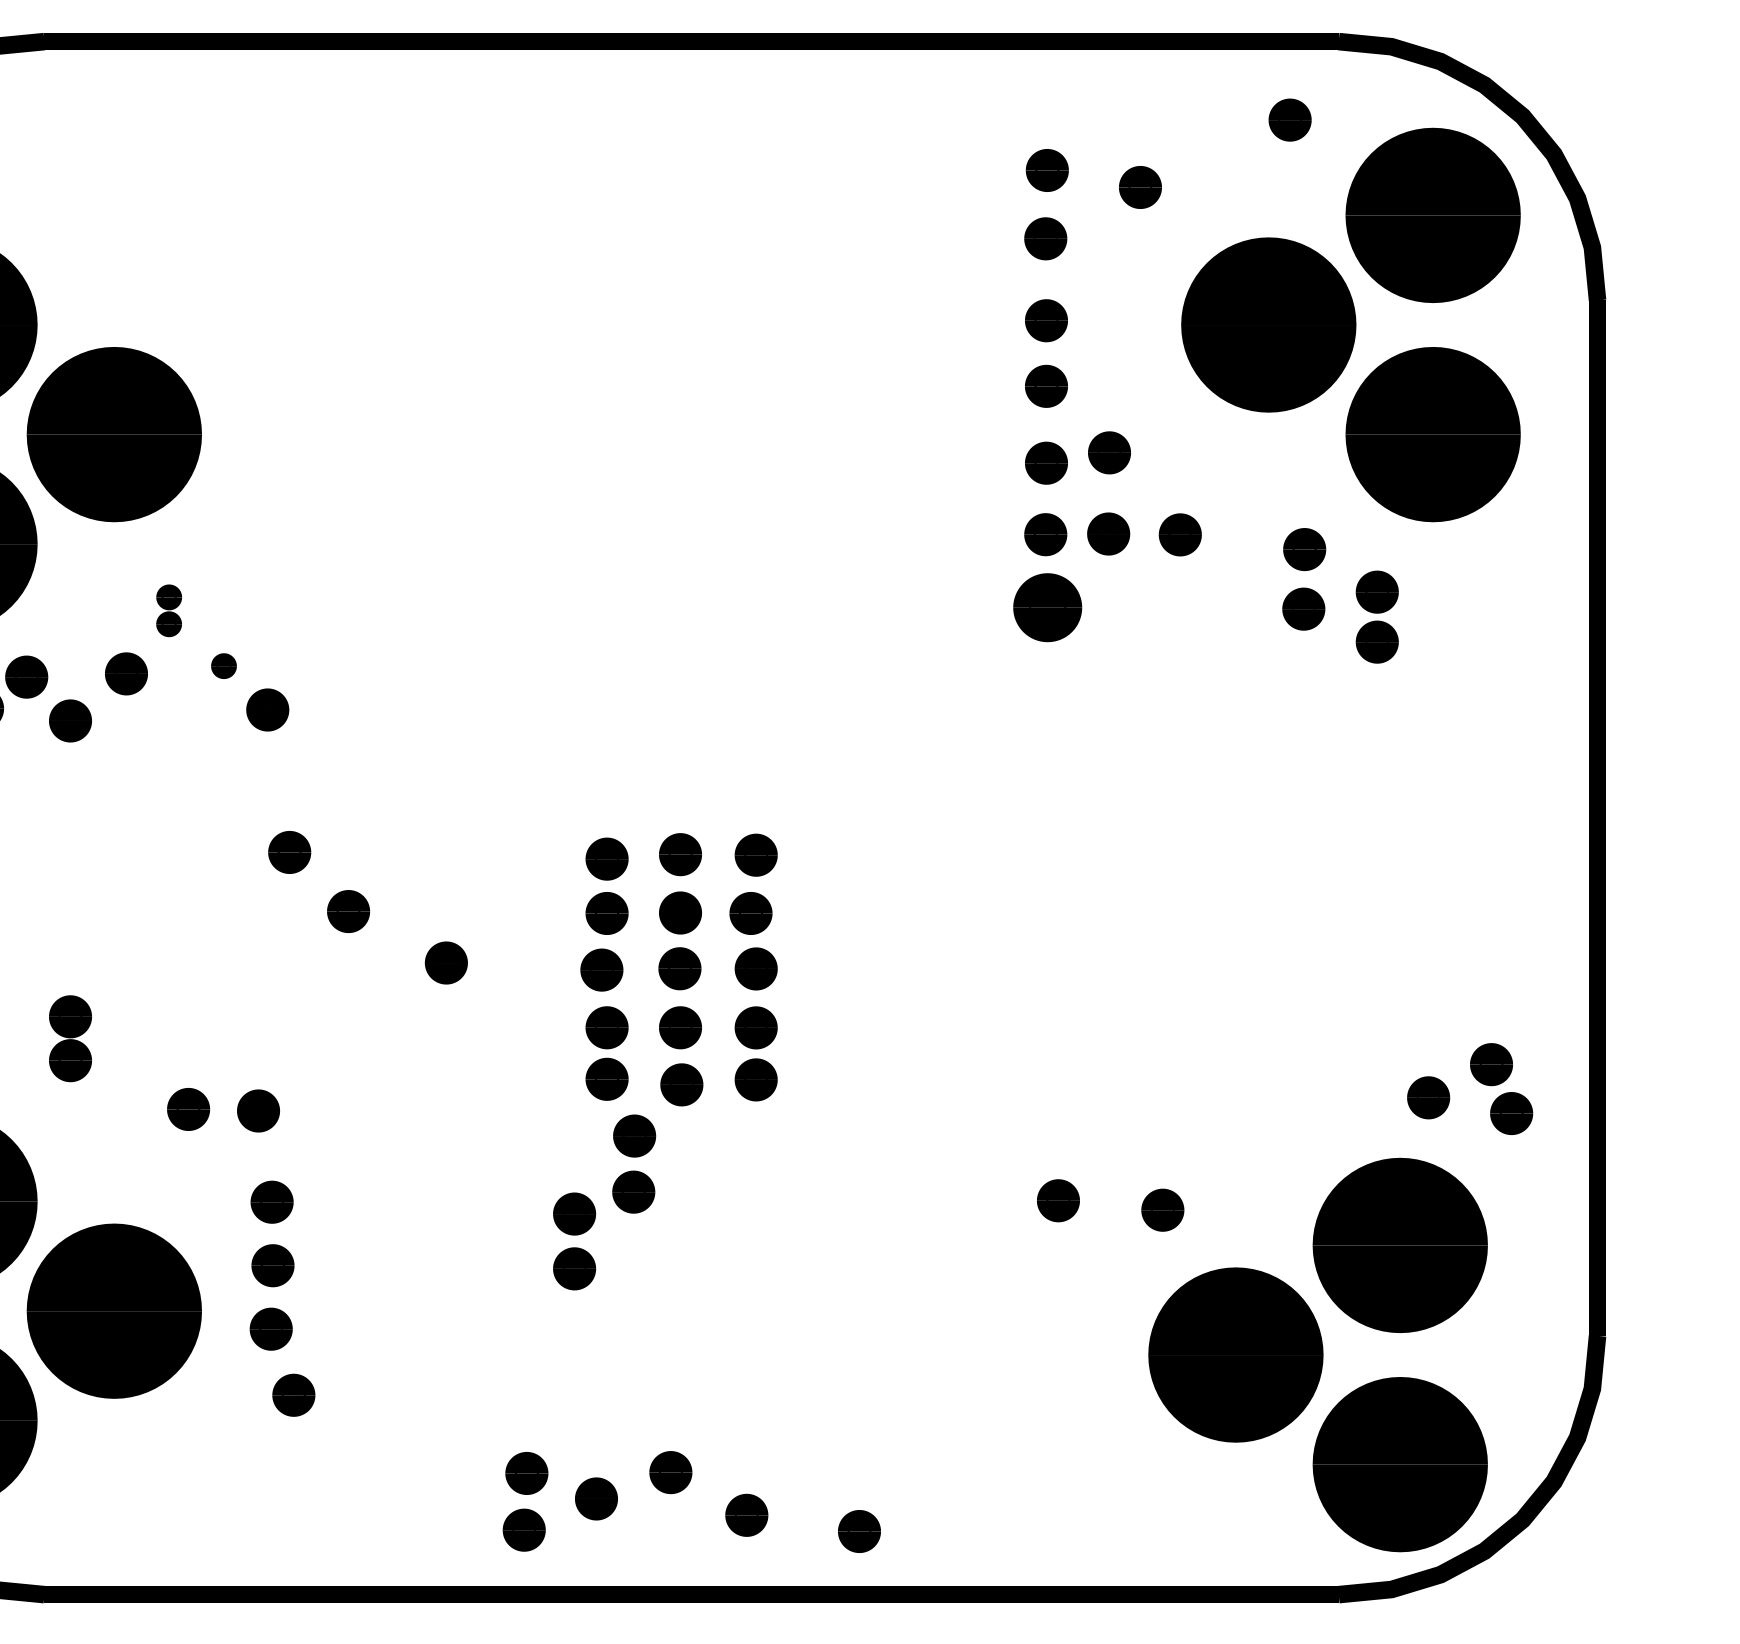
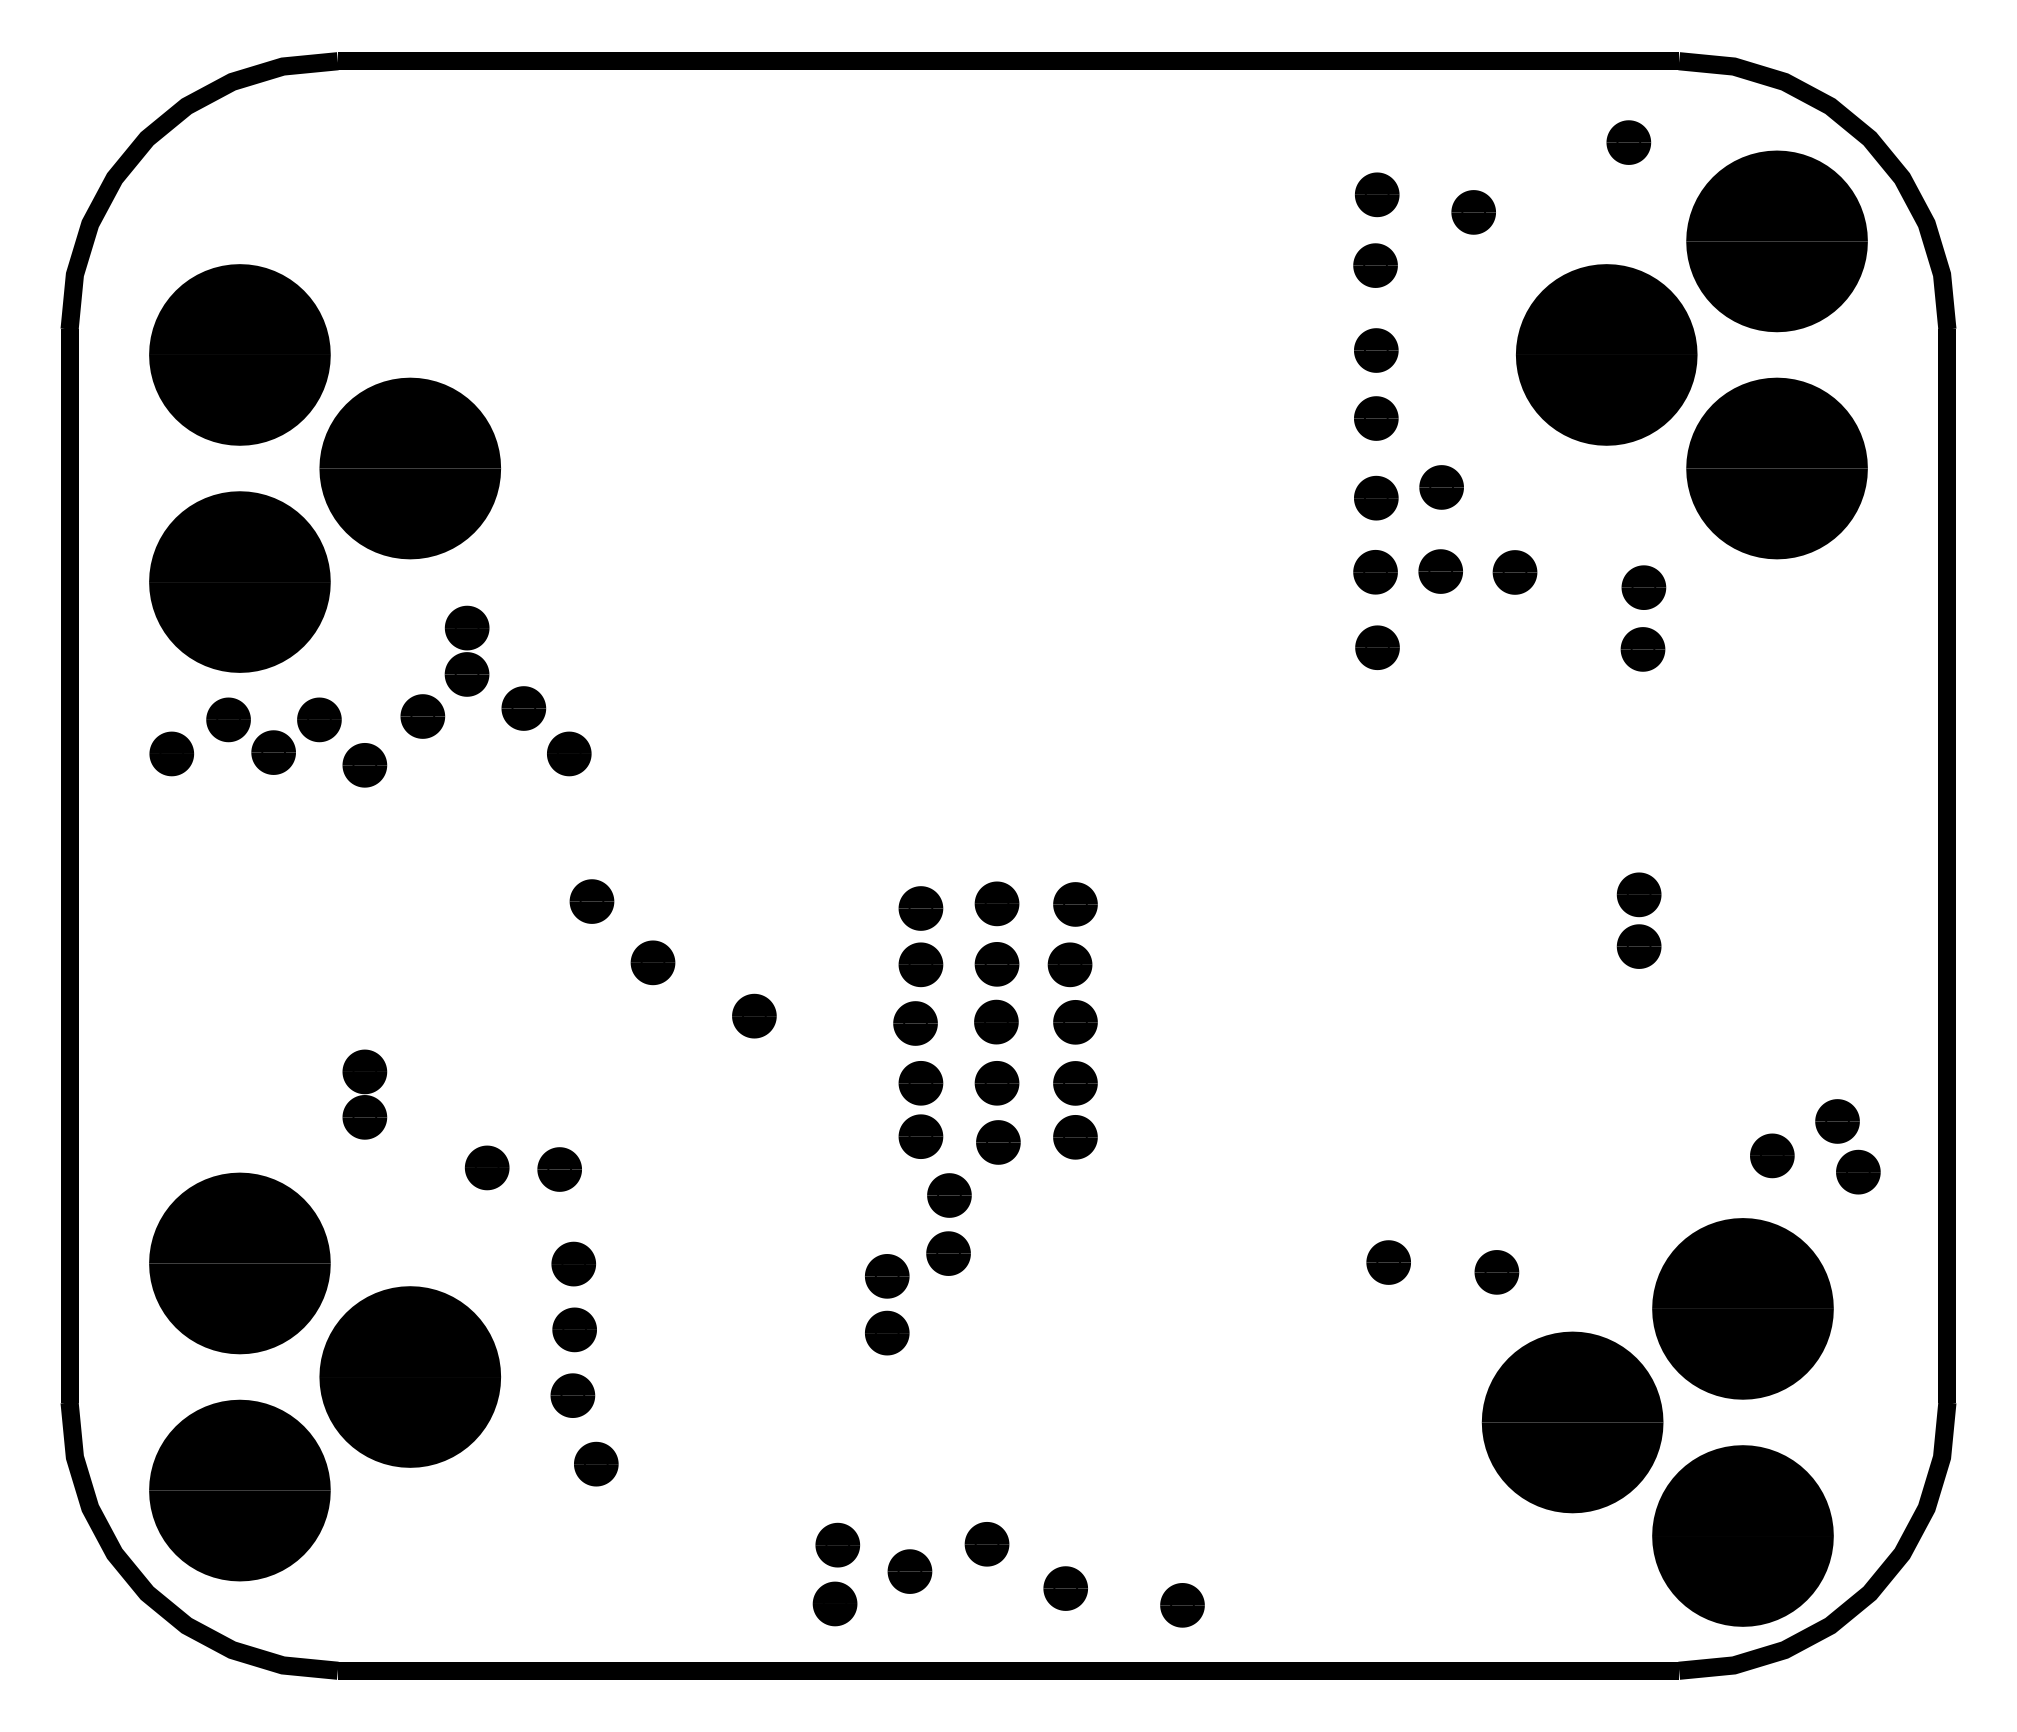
part: (1047, 607) -> (1377, 647), size x0.62
part: (168, 610) -> (466, 650), size x1.67
part: (1376, 616) -> (1638, 920), moved
part: (223, 666) -> (523, 708), size x1.67

